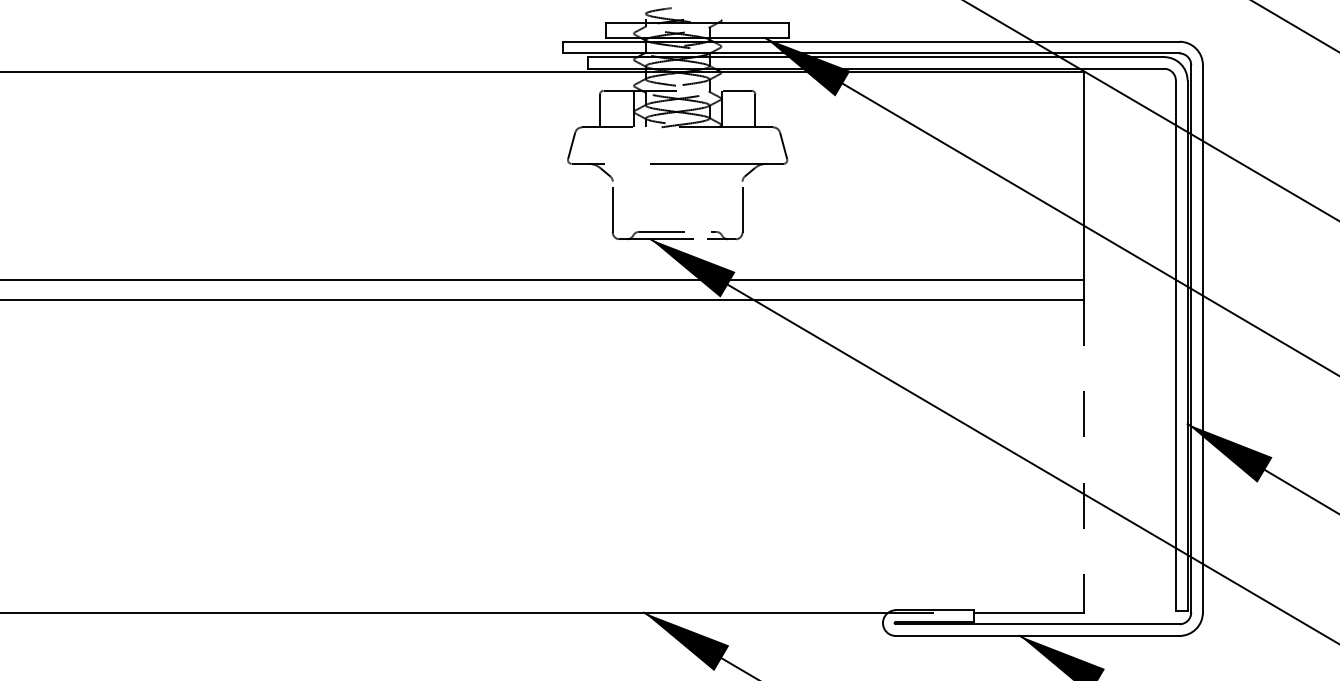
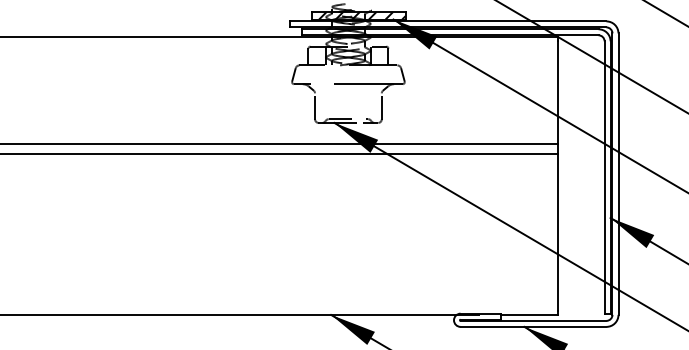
hatch: (705, 30) -> (362, 15), added
line: (1084, 454) -> (557, 233), dashed -> solid

